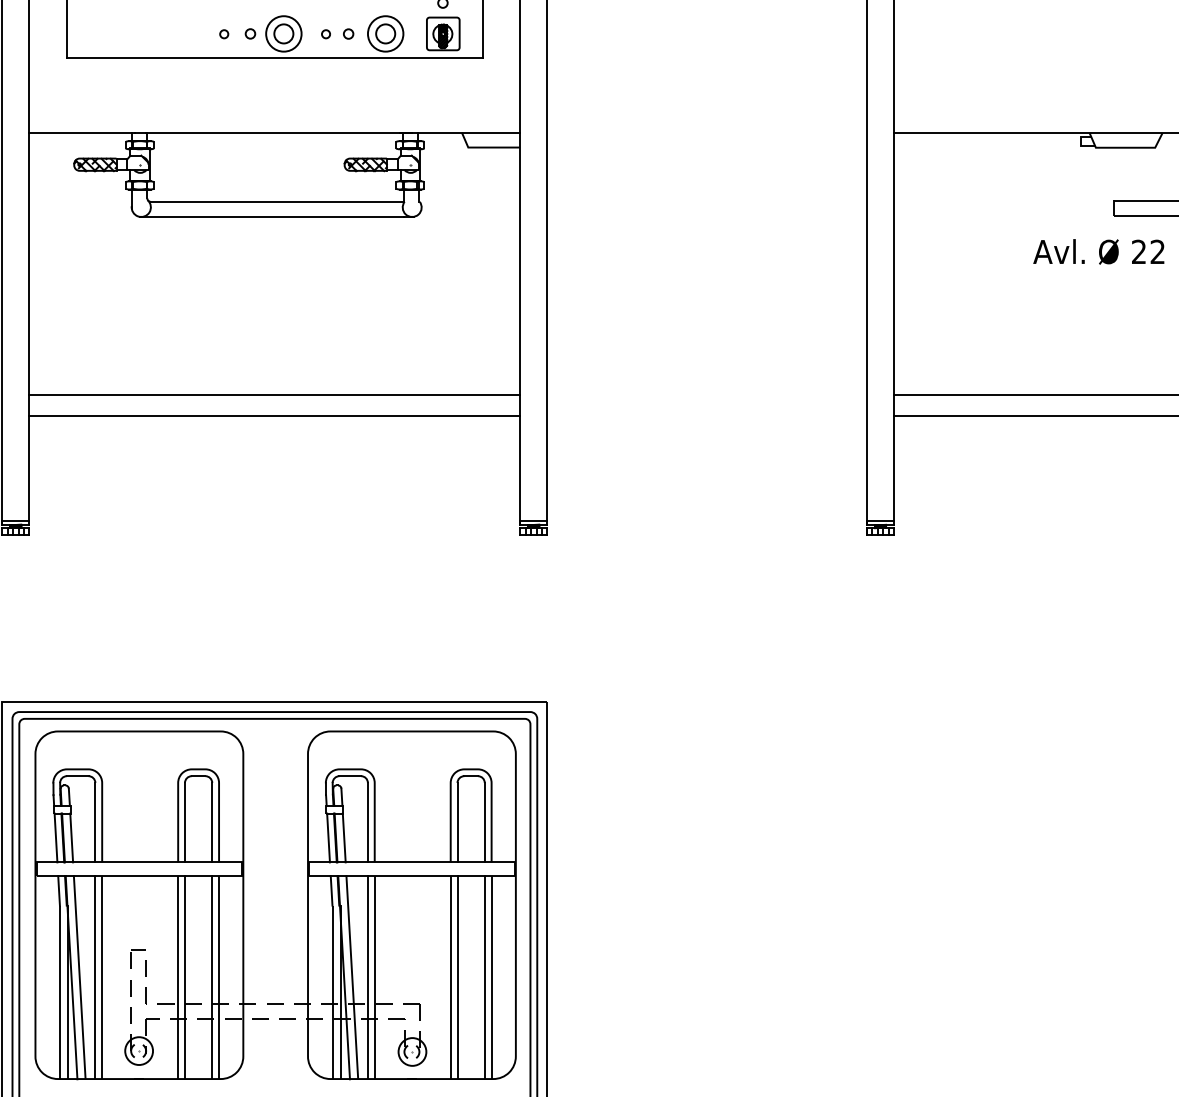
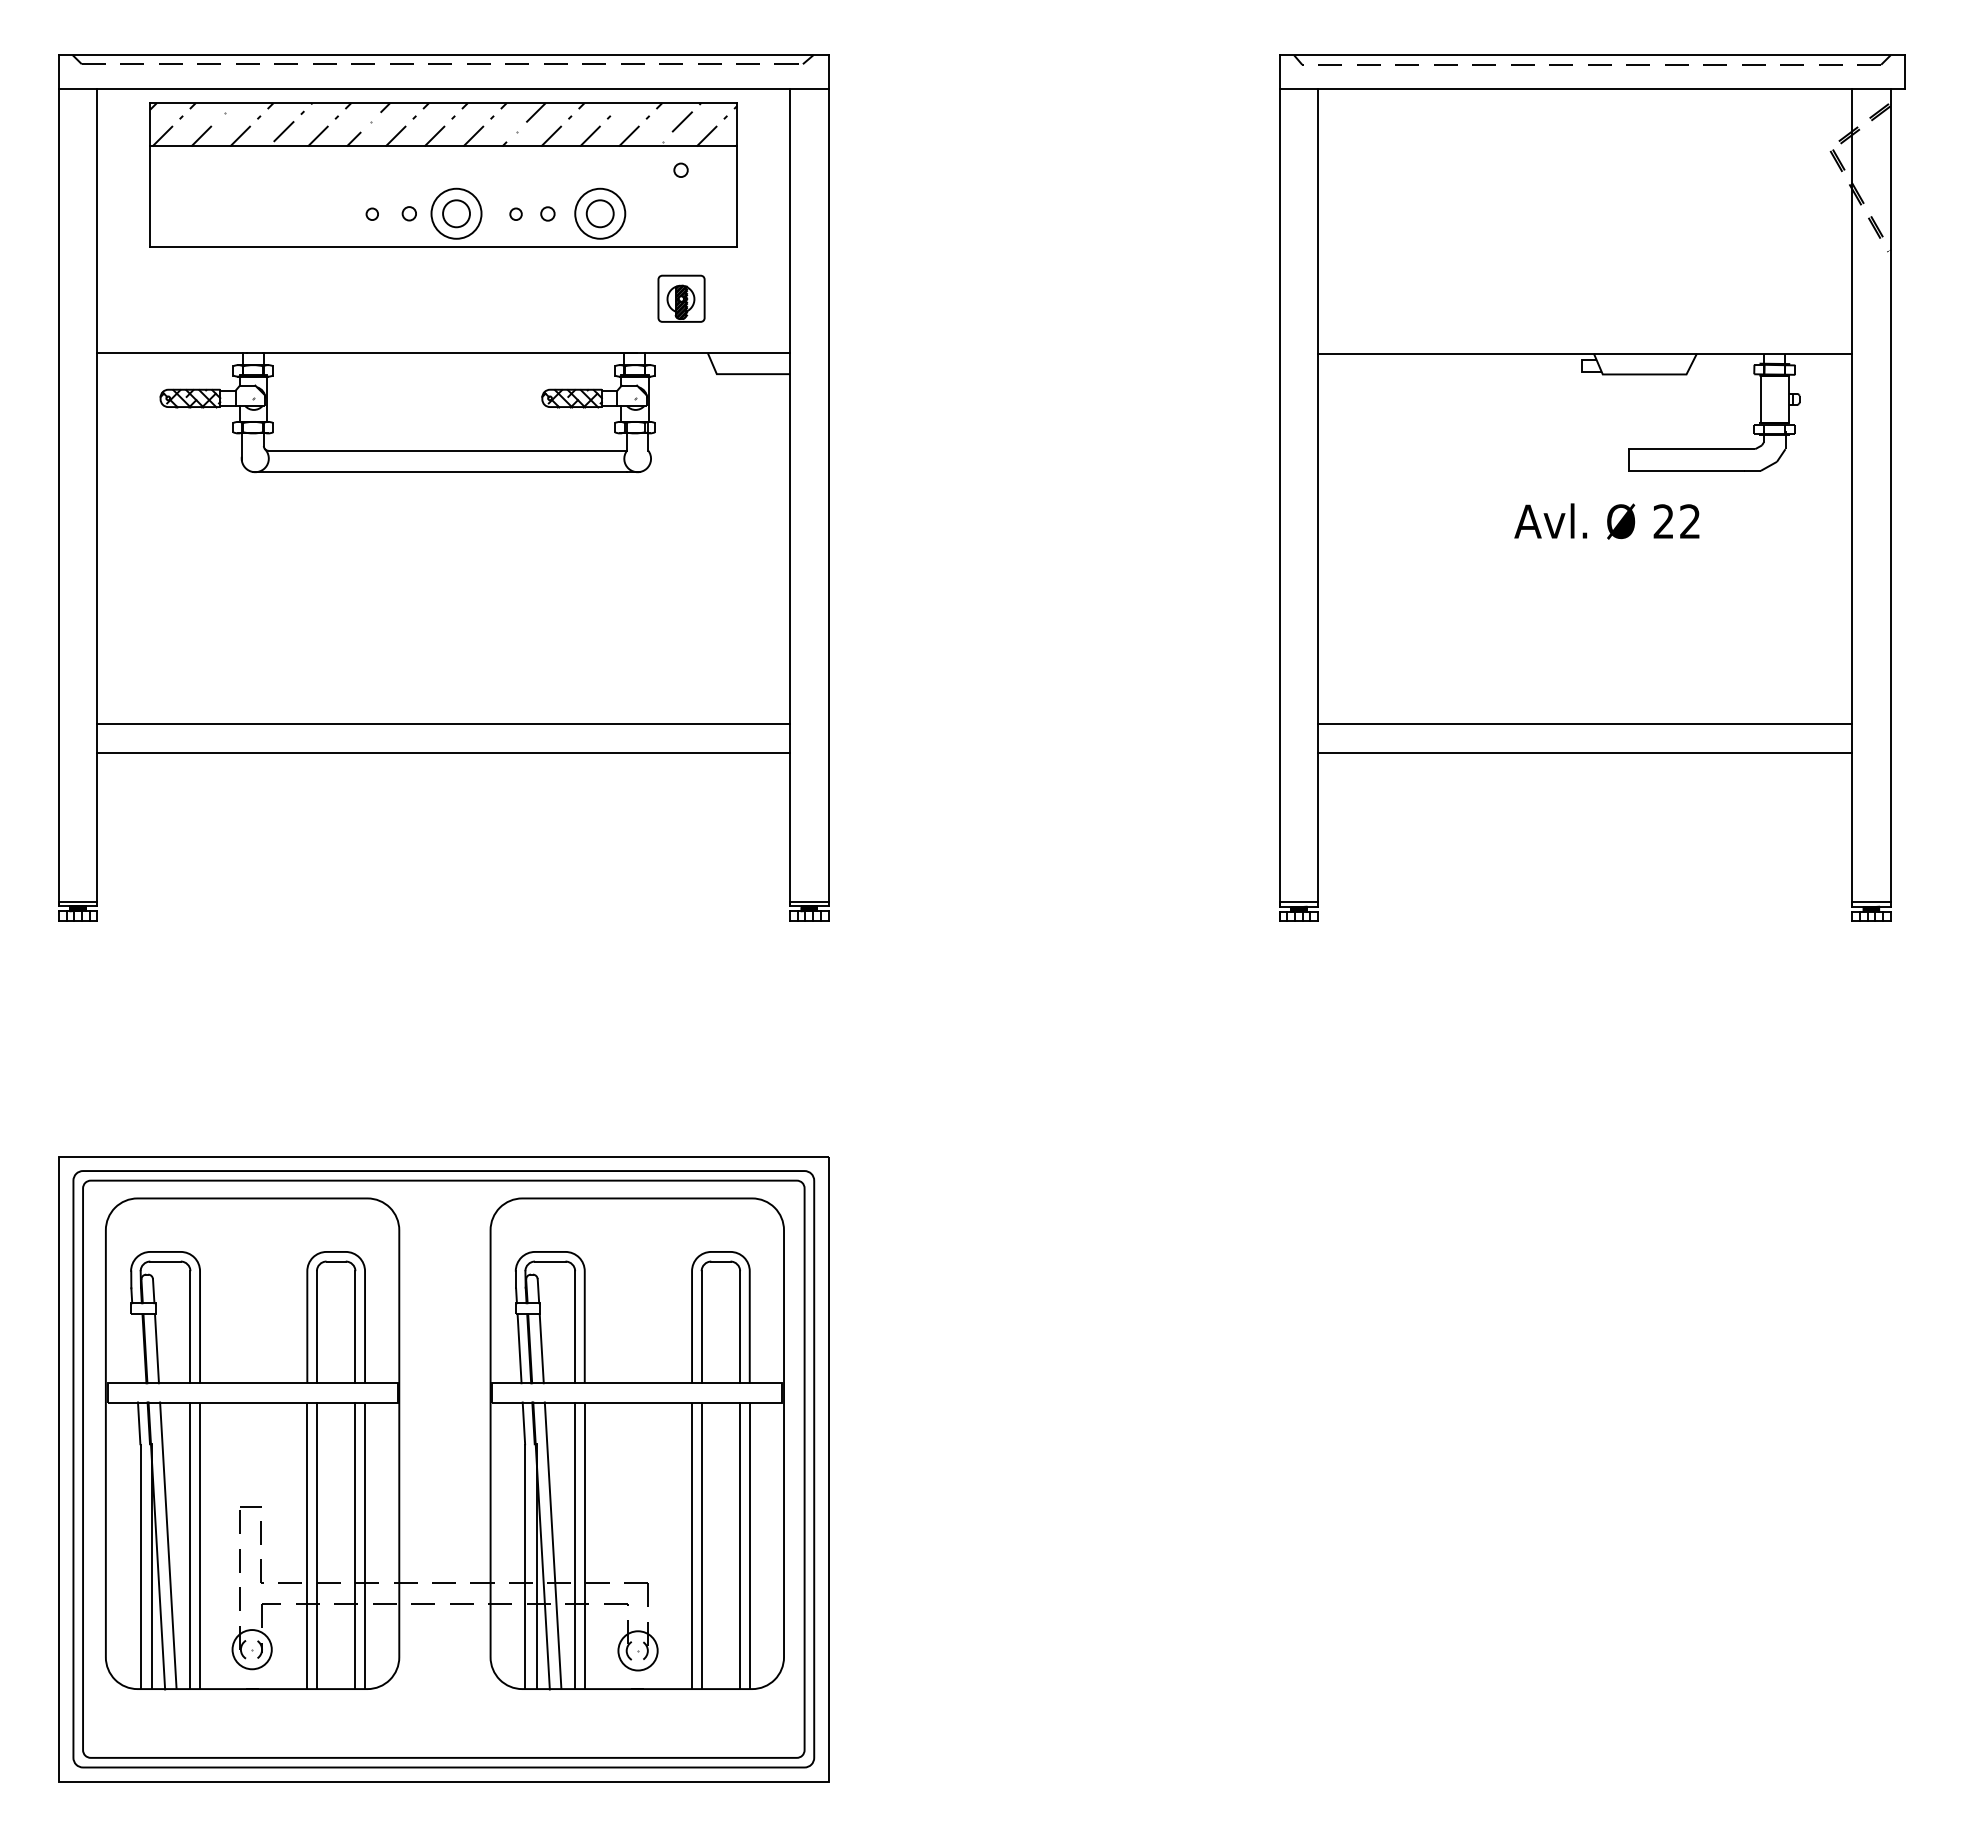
part: (443, 33) -> (681, 298), moved
line: (55, 837) -> (134, 1348), removed

